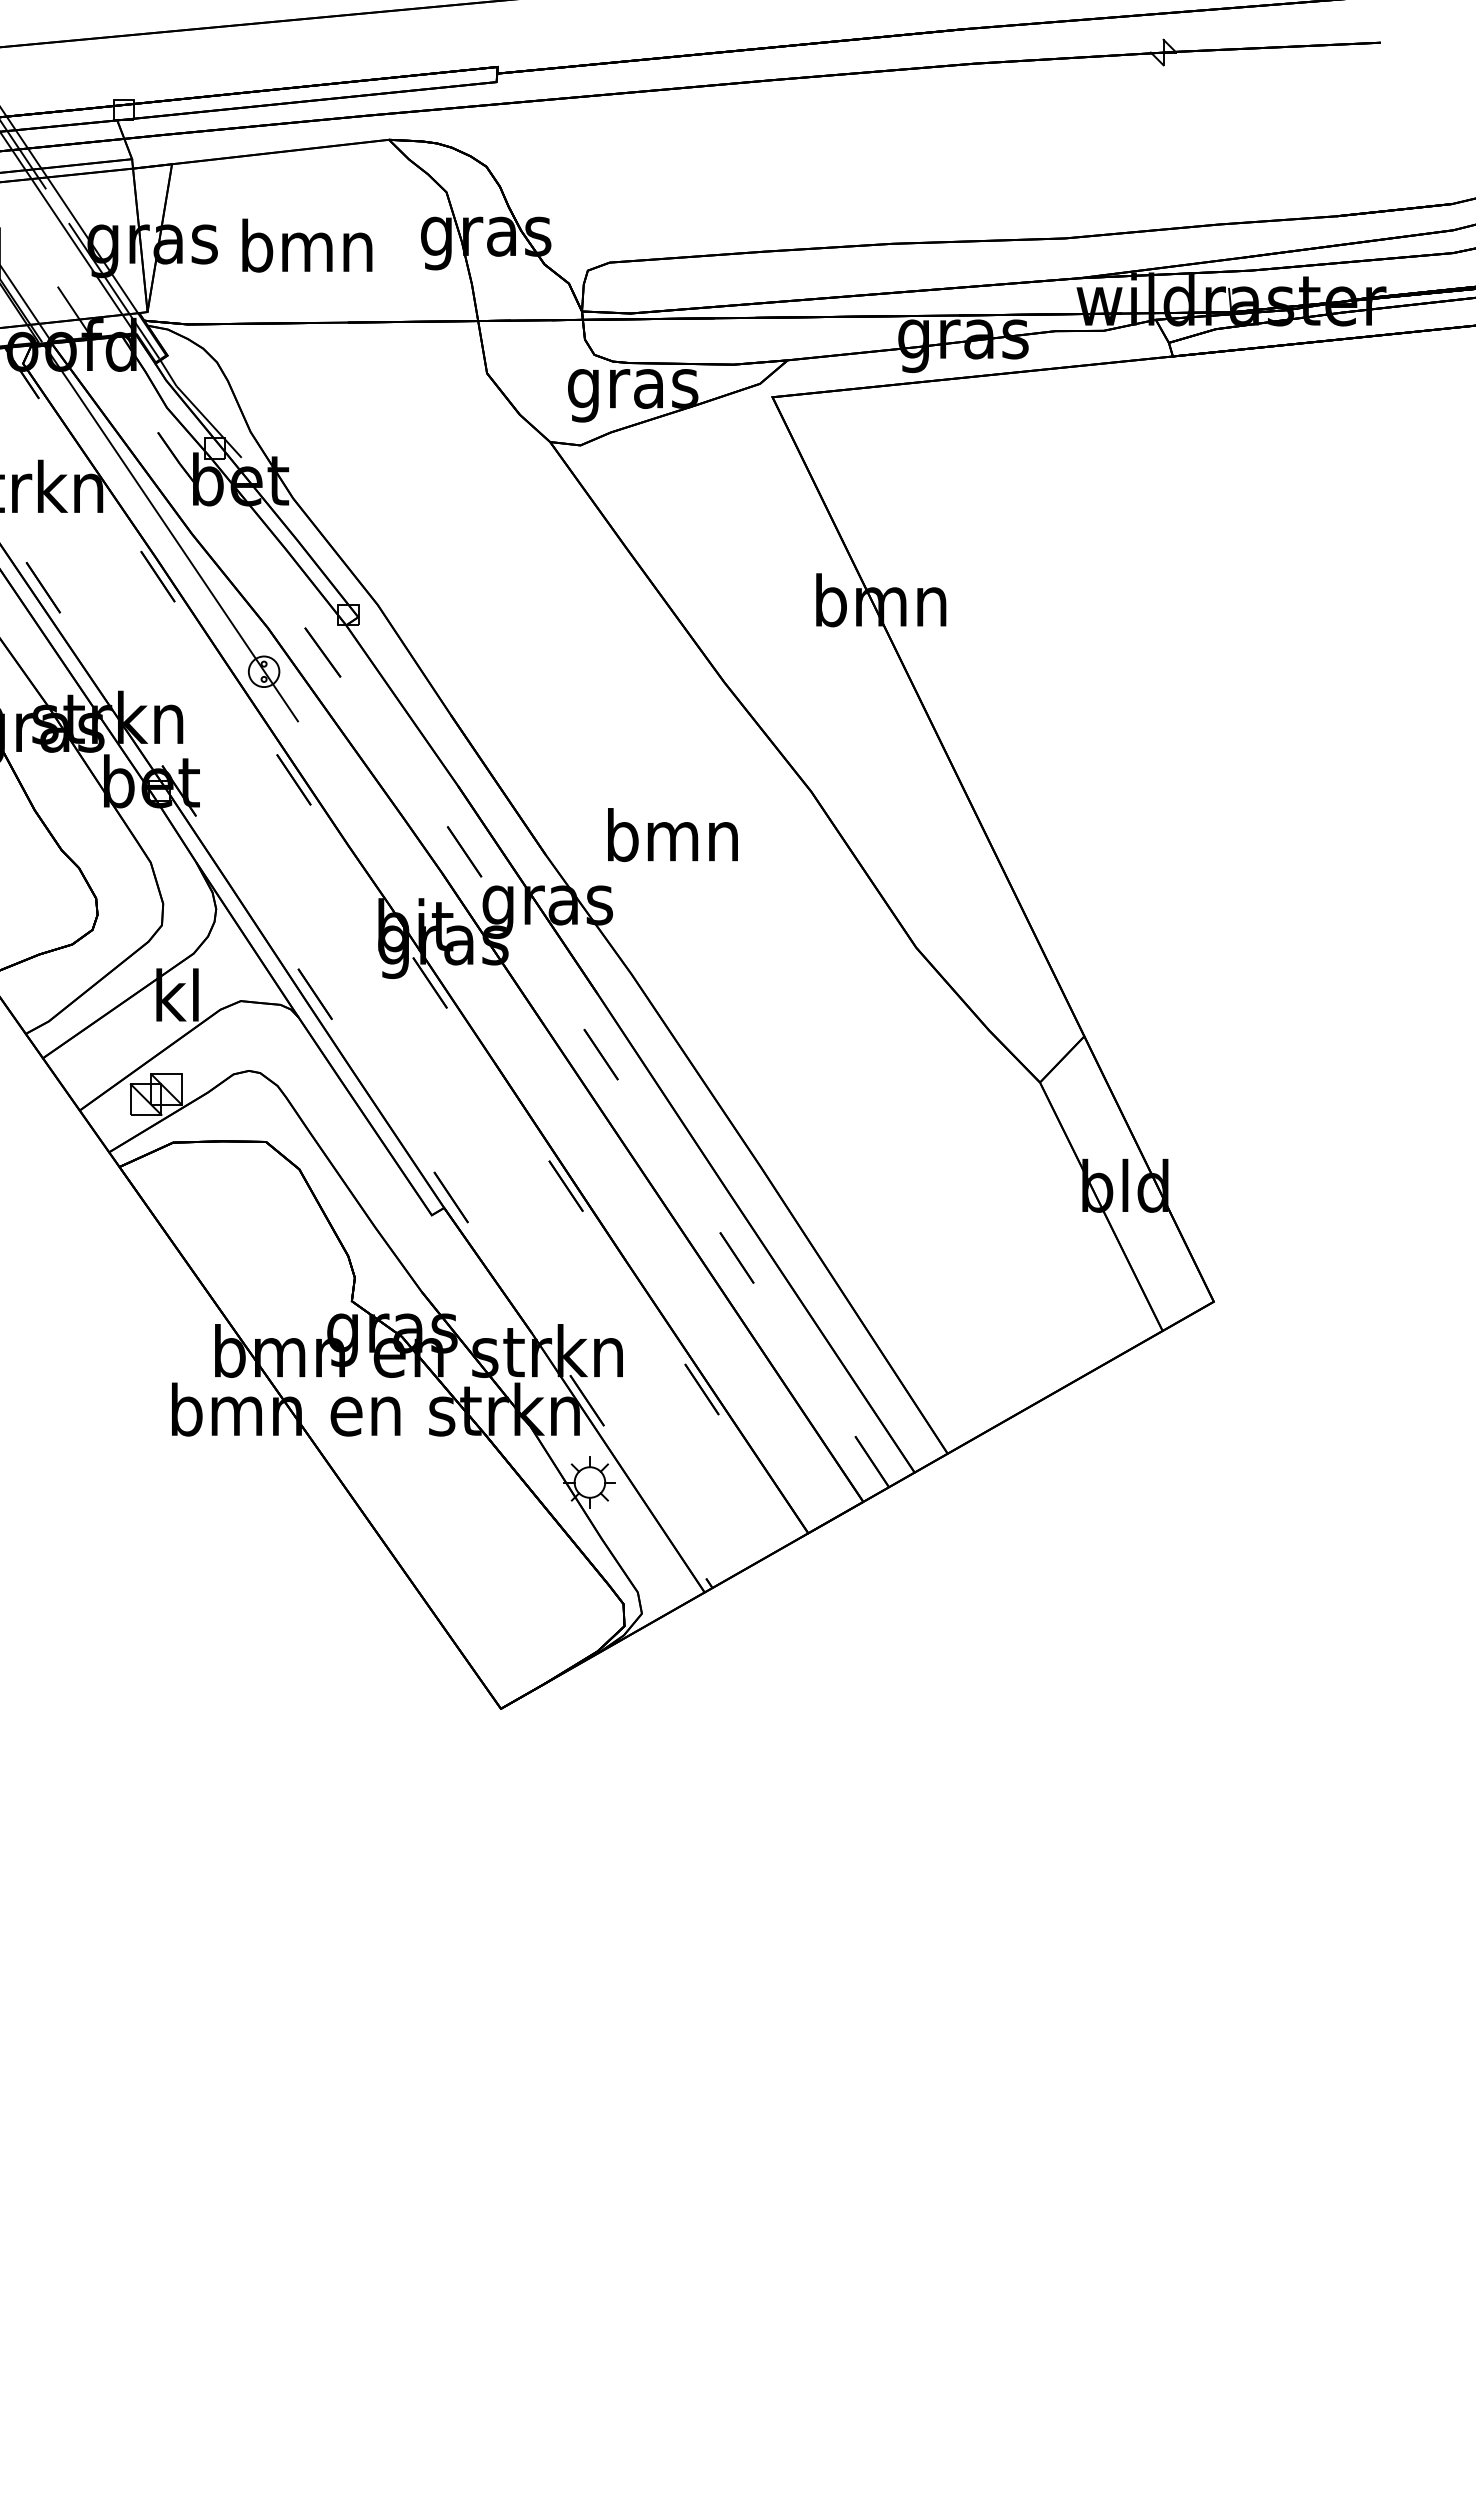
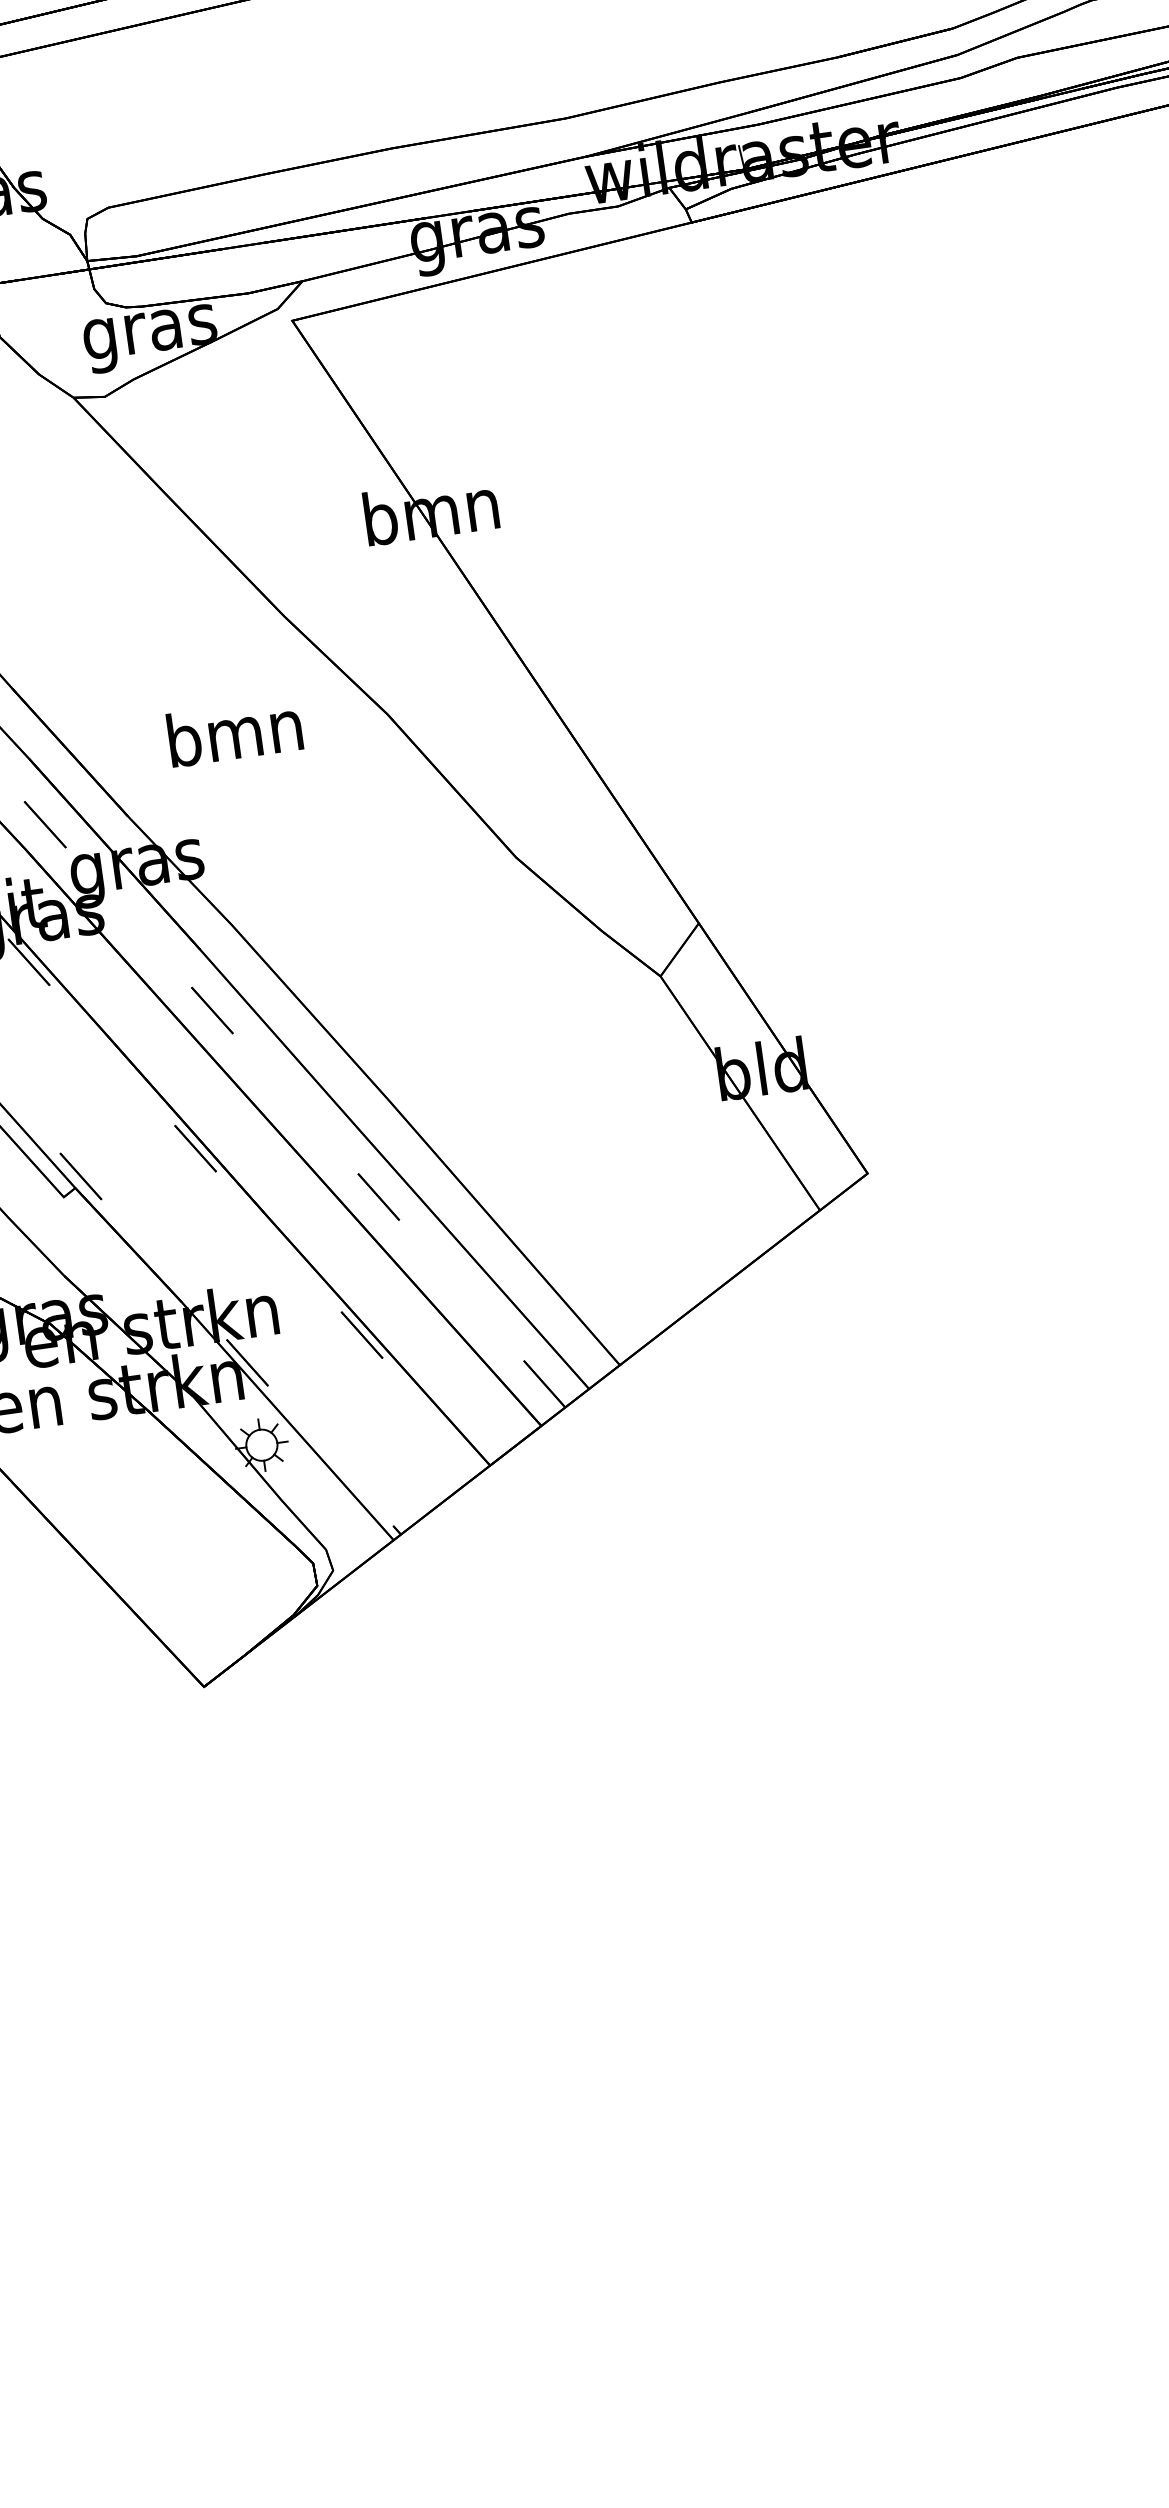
text: (672, 834) -> (234, 731), moved

